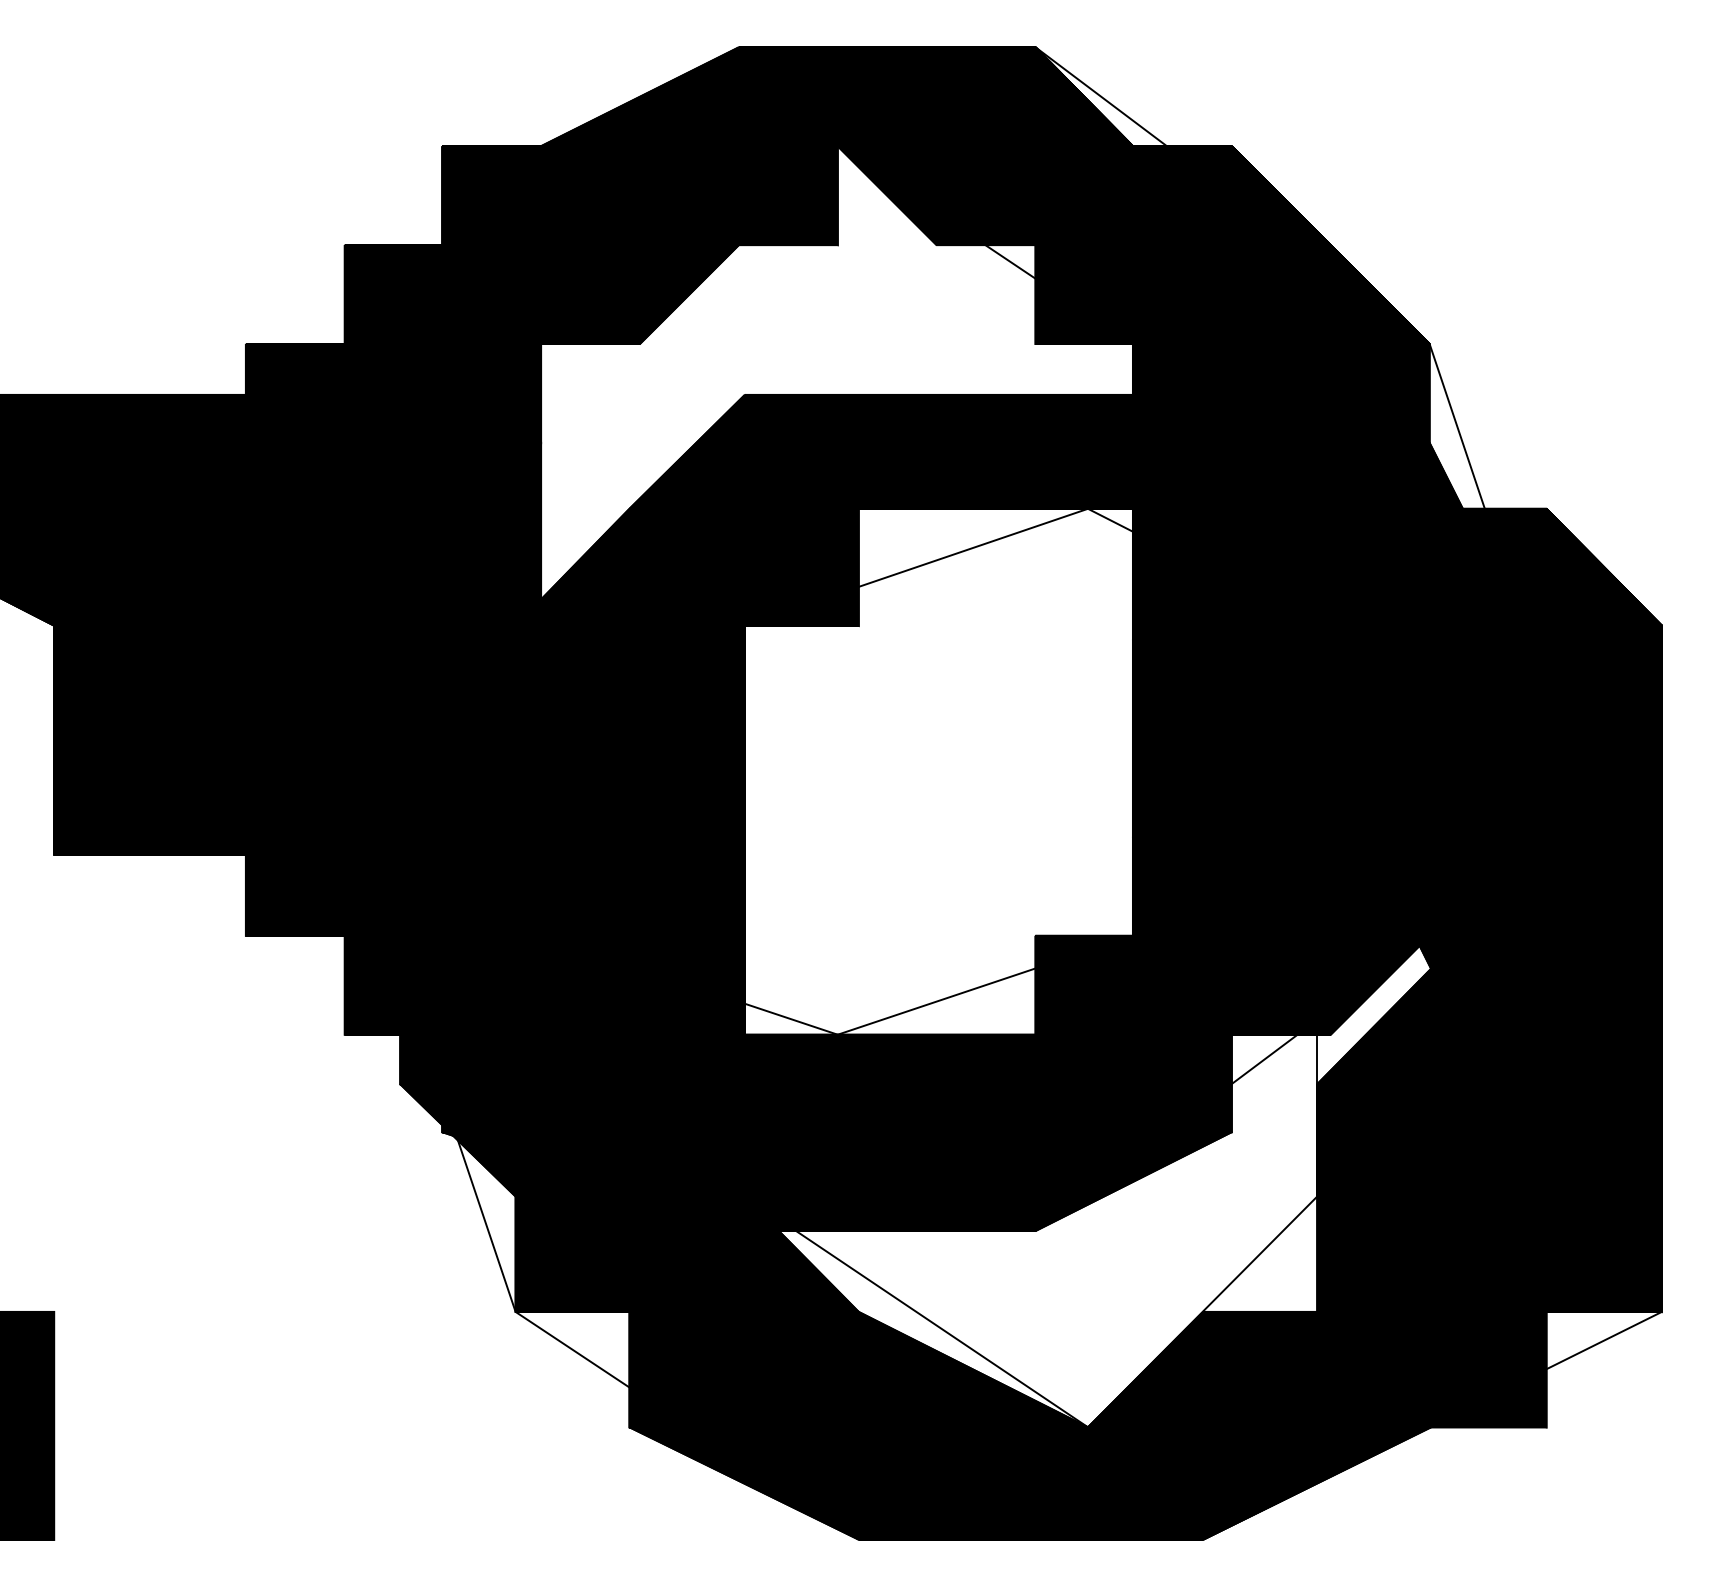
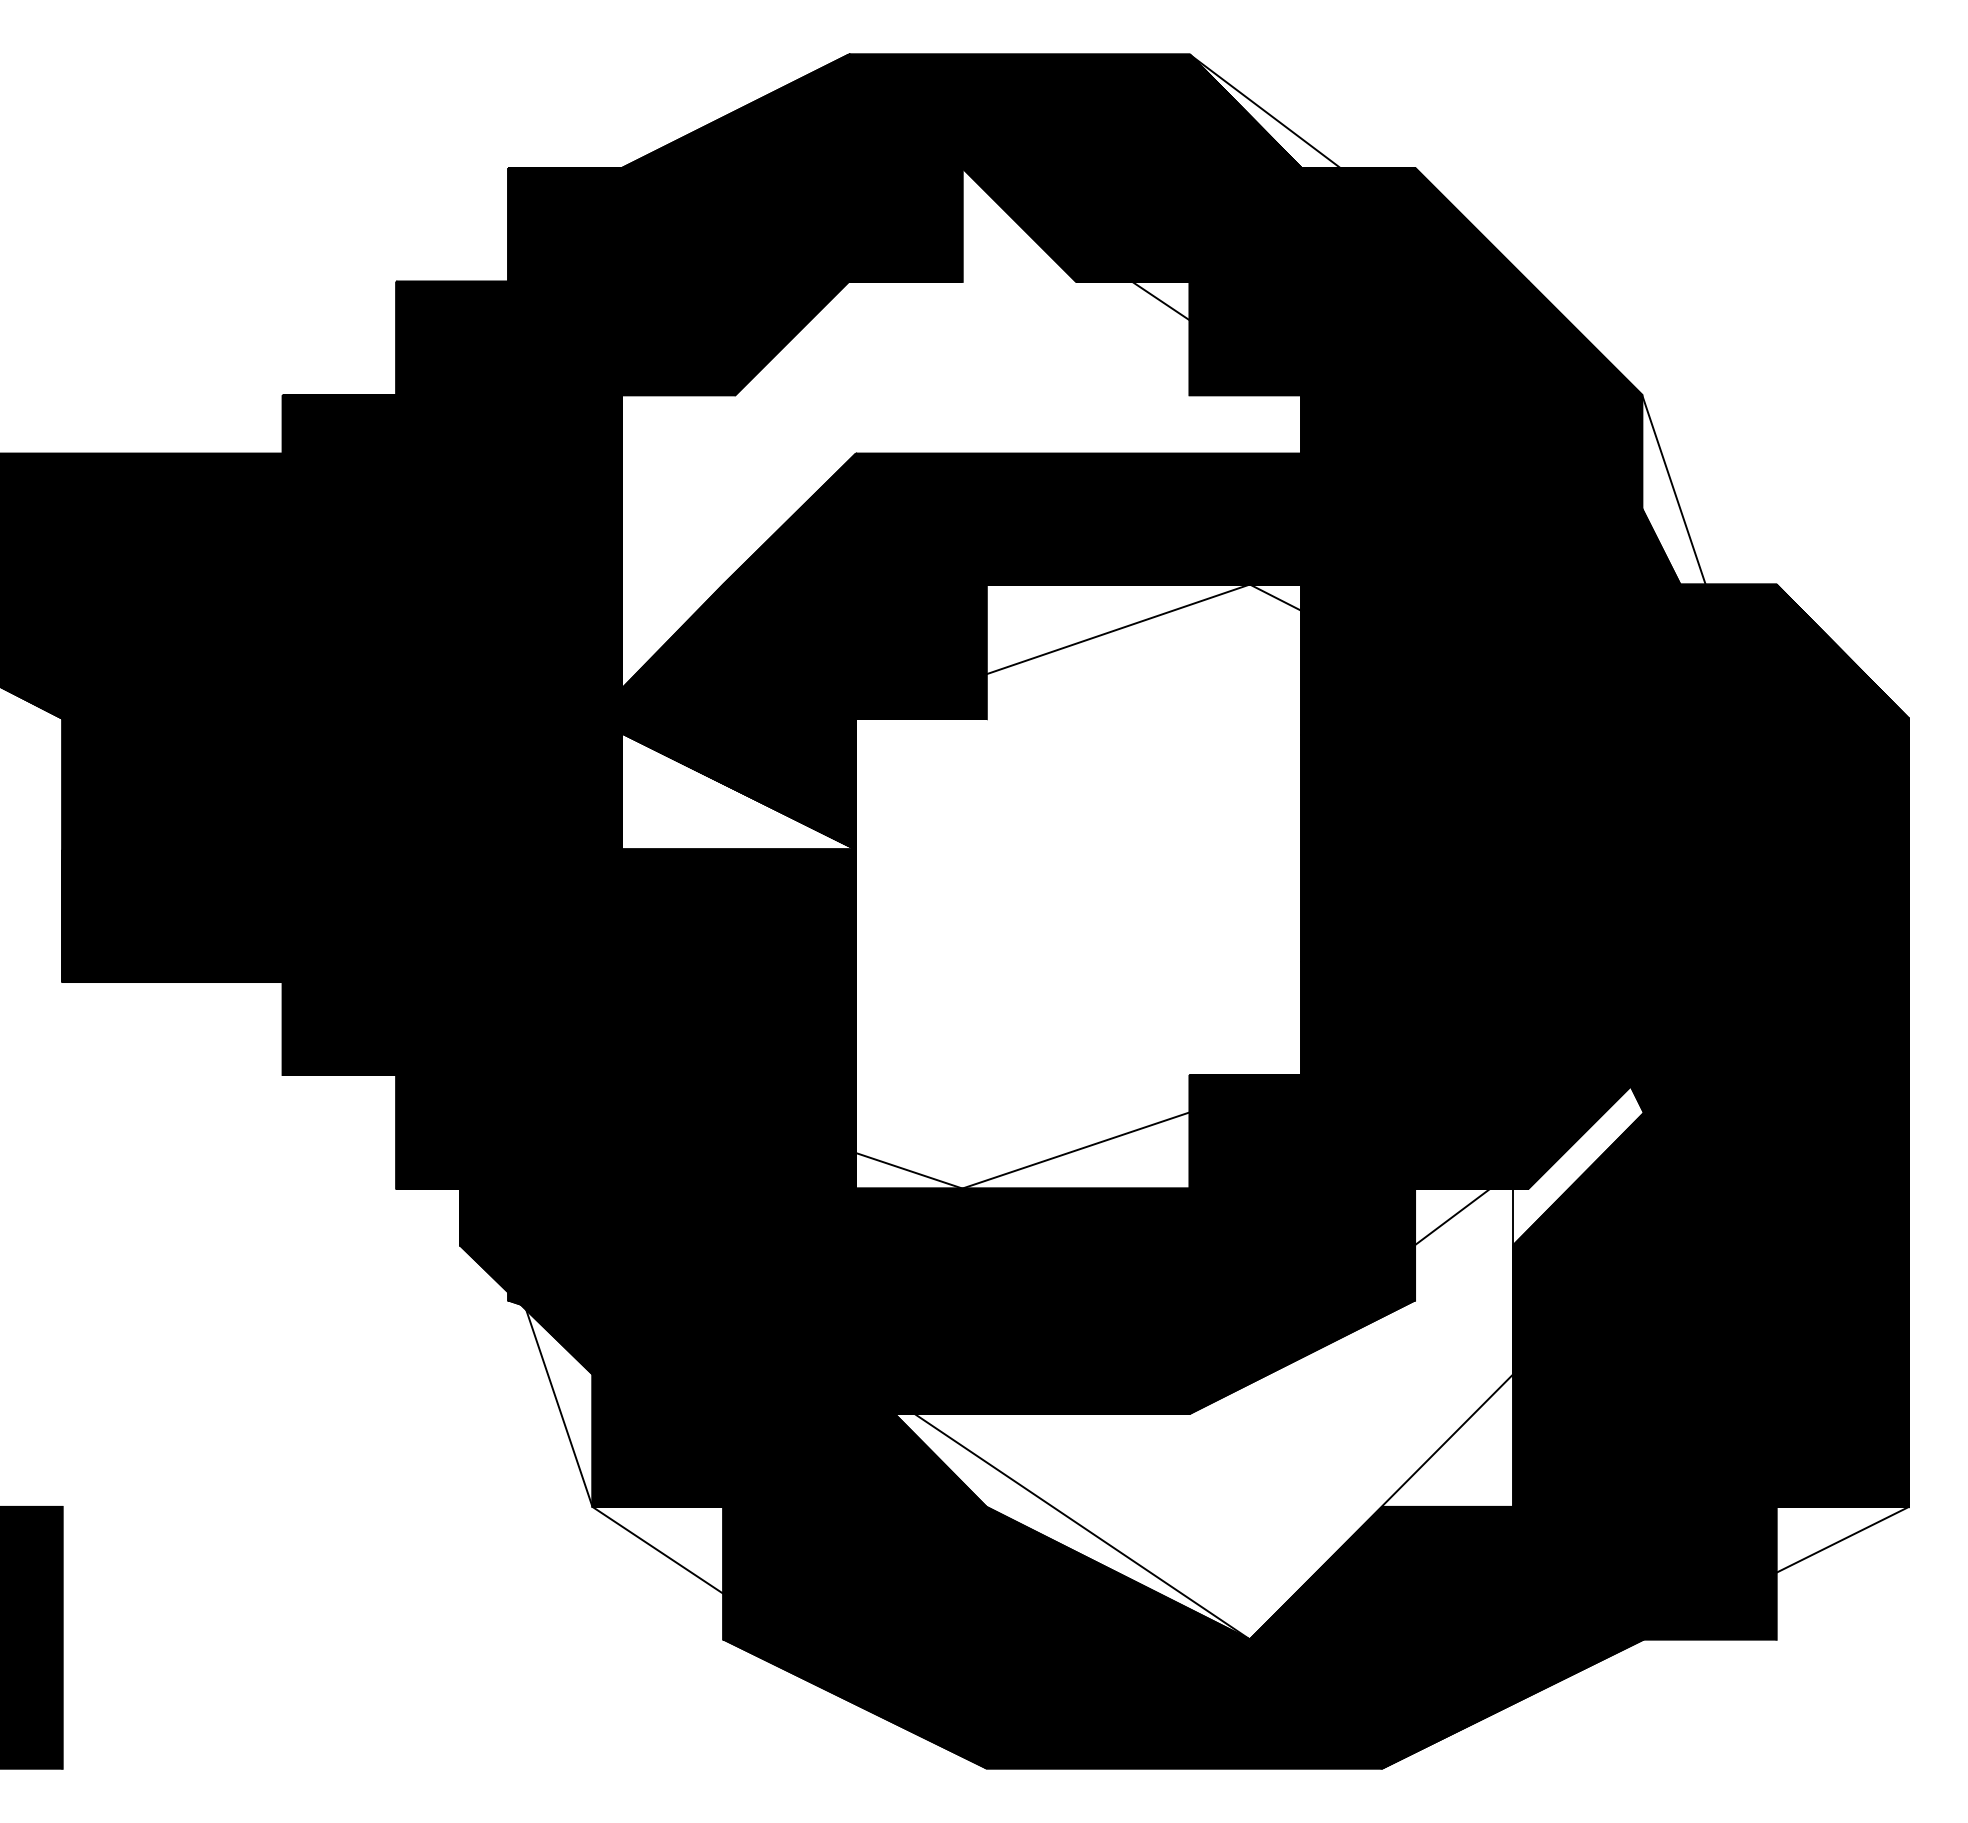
fill: (572, 682) -> (657, 783), removed

